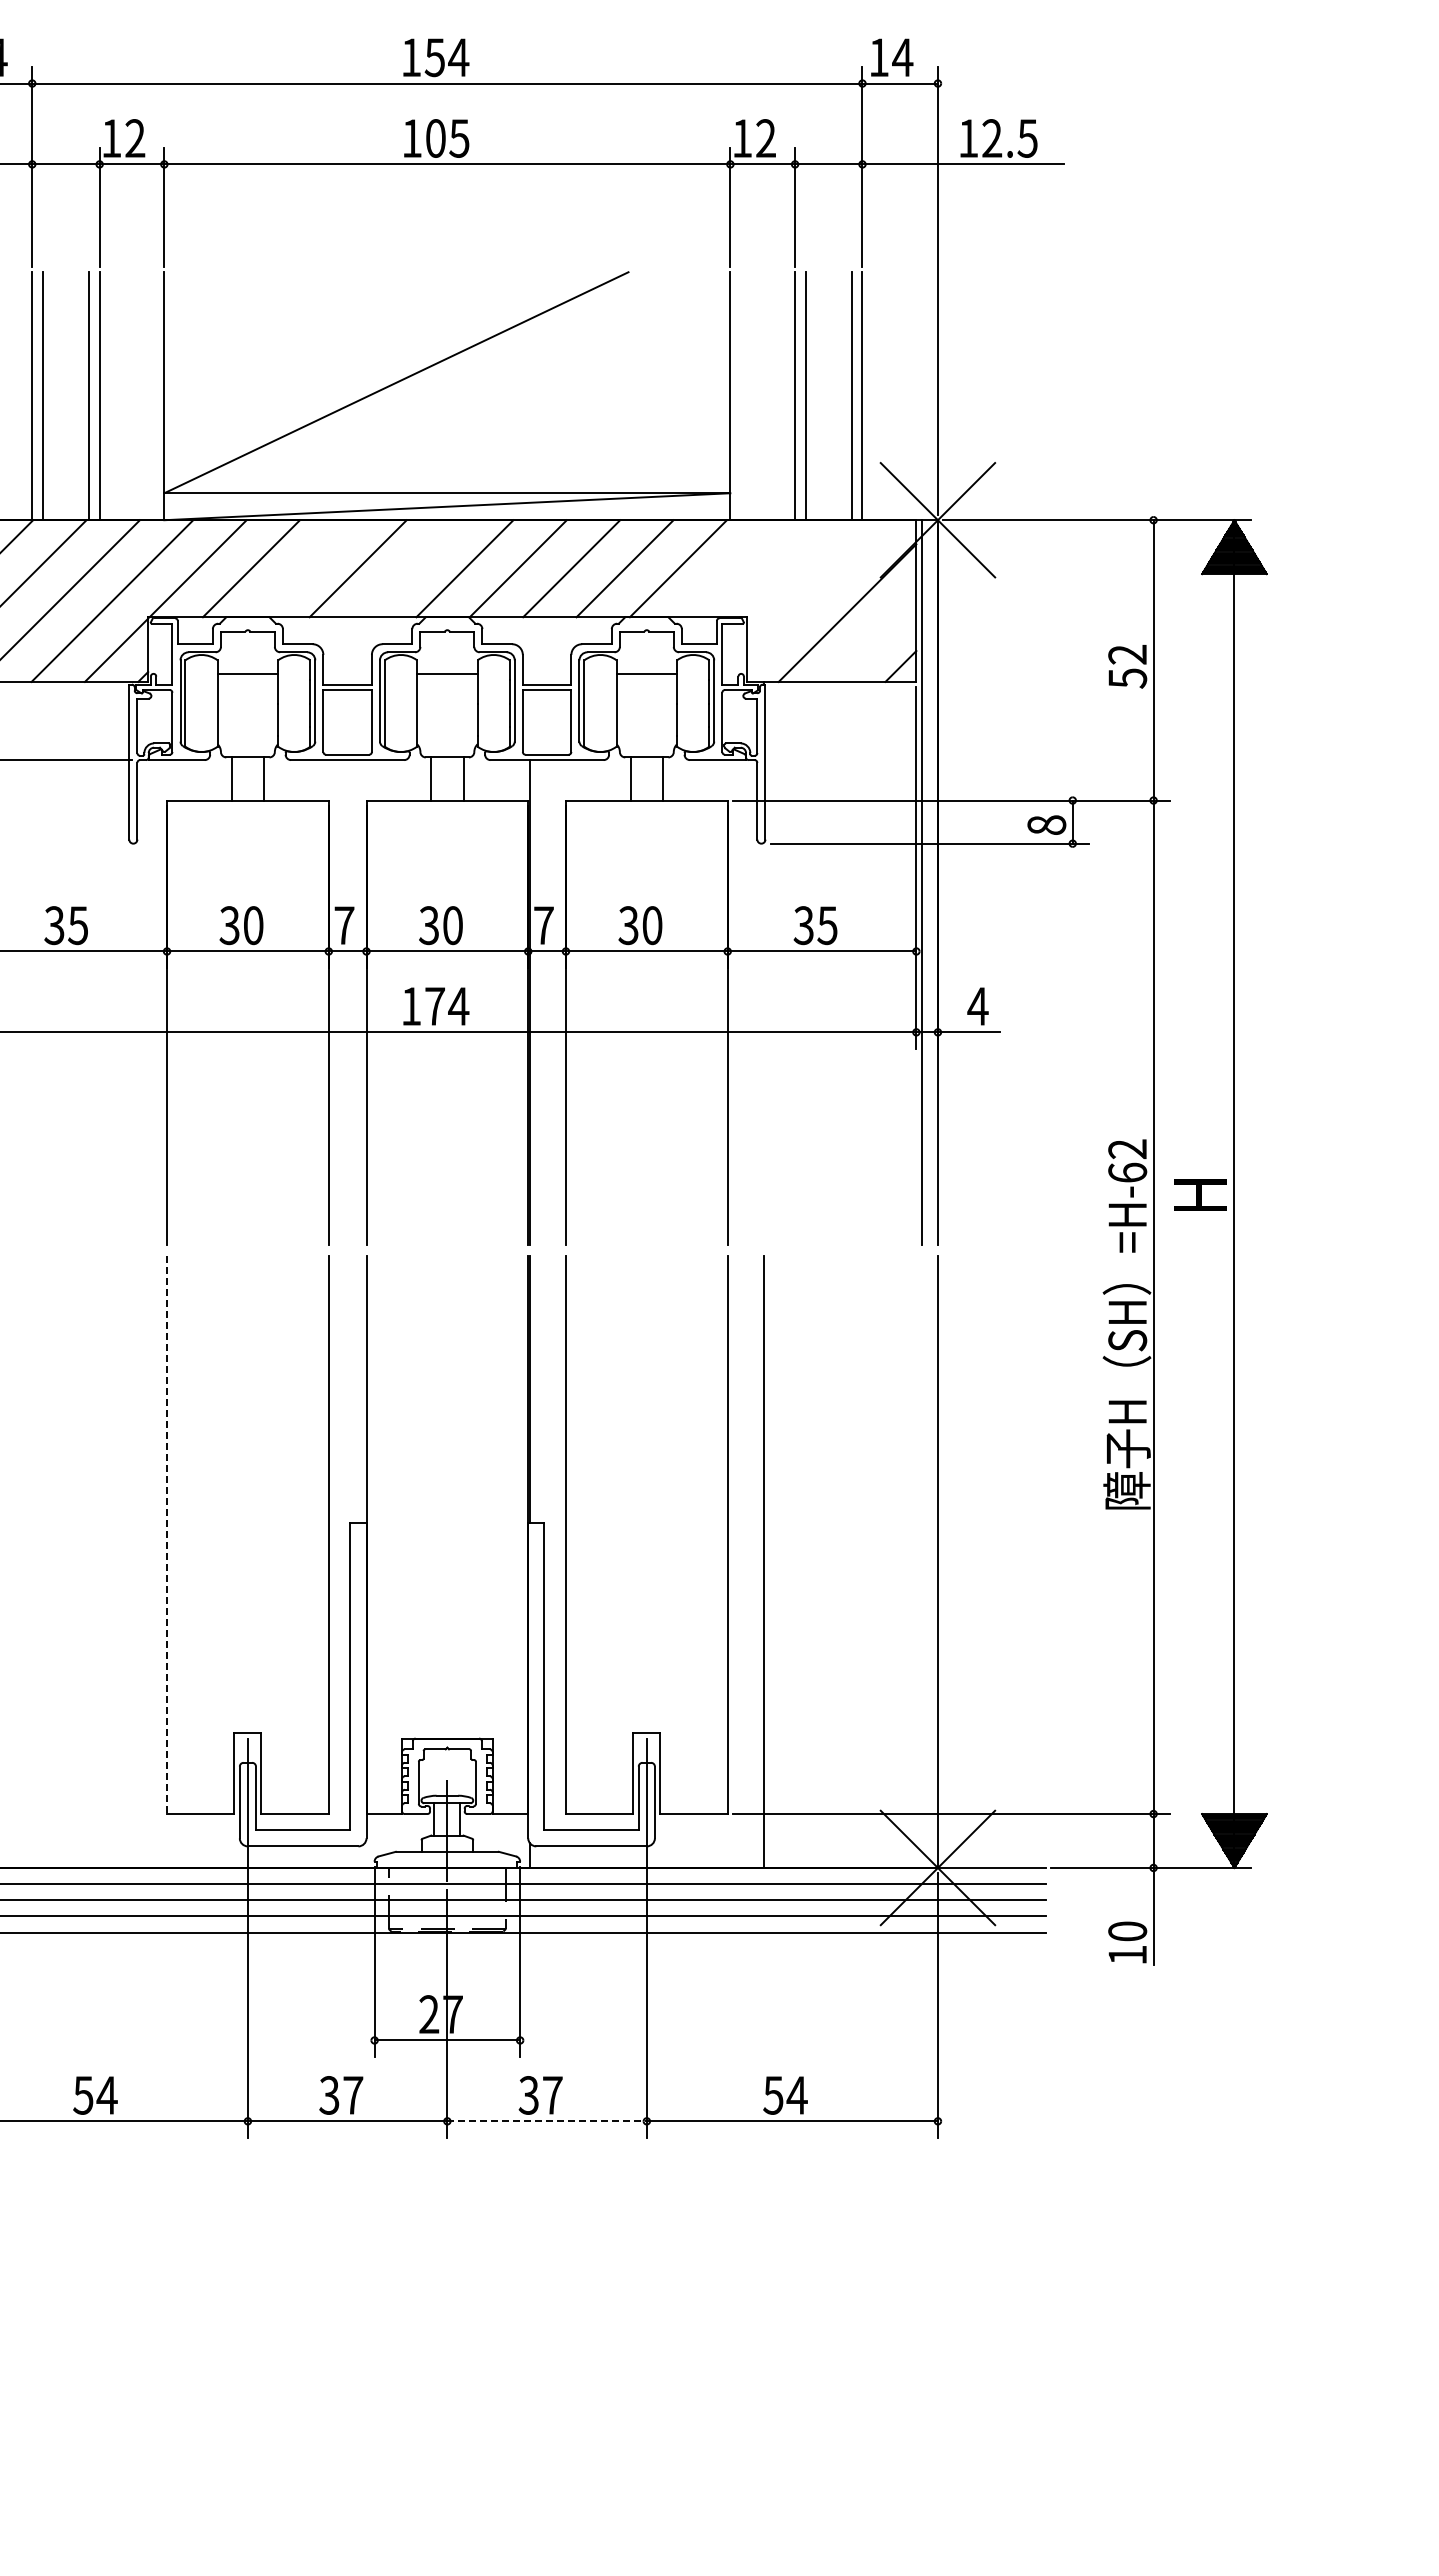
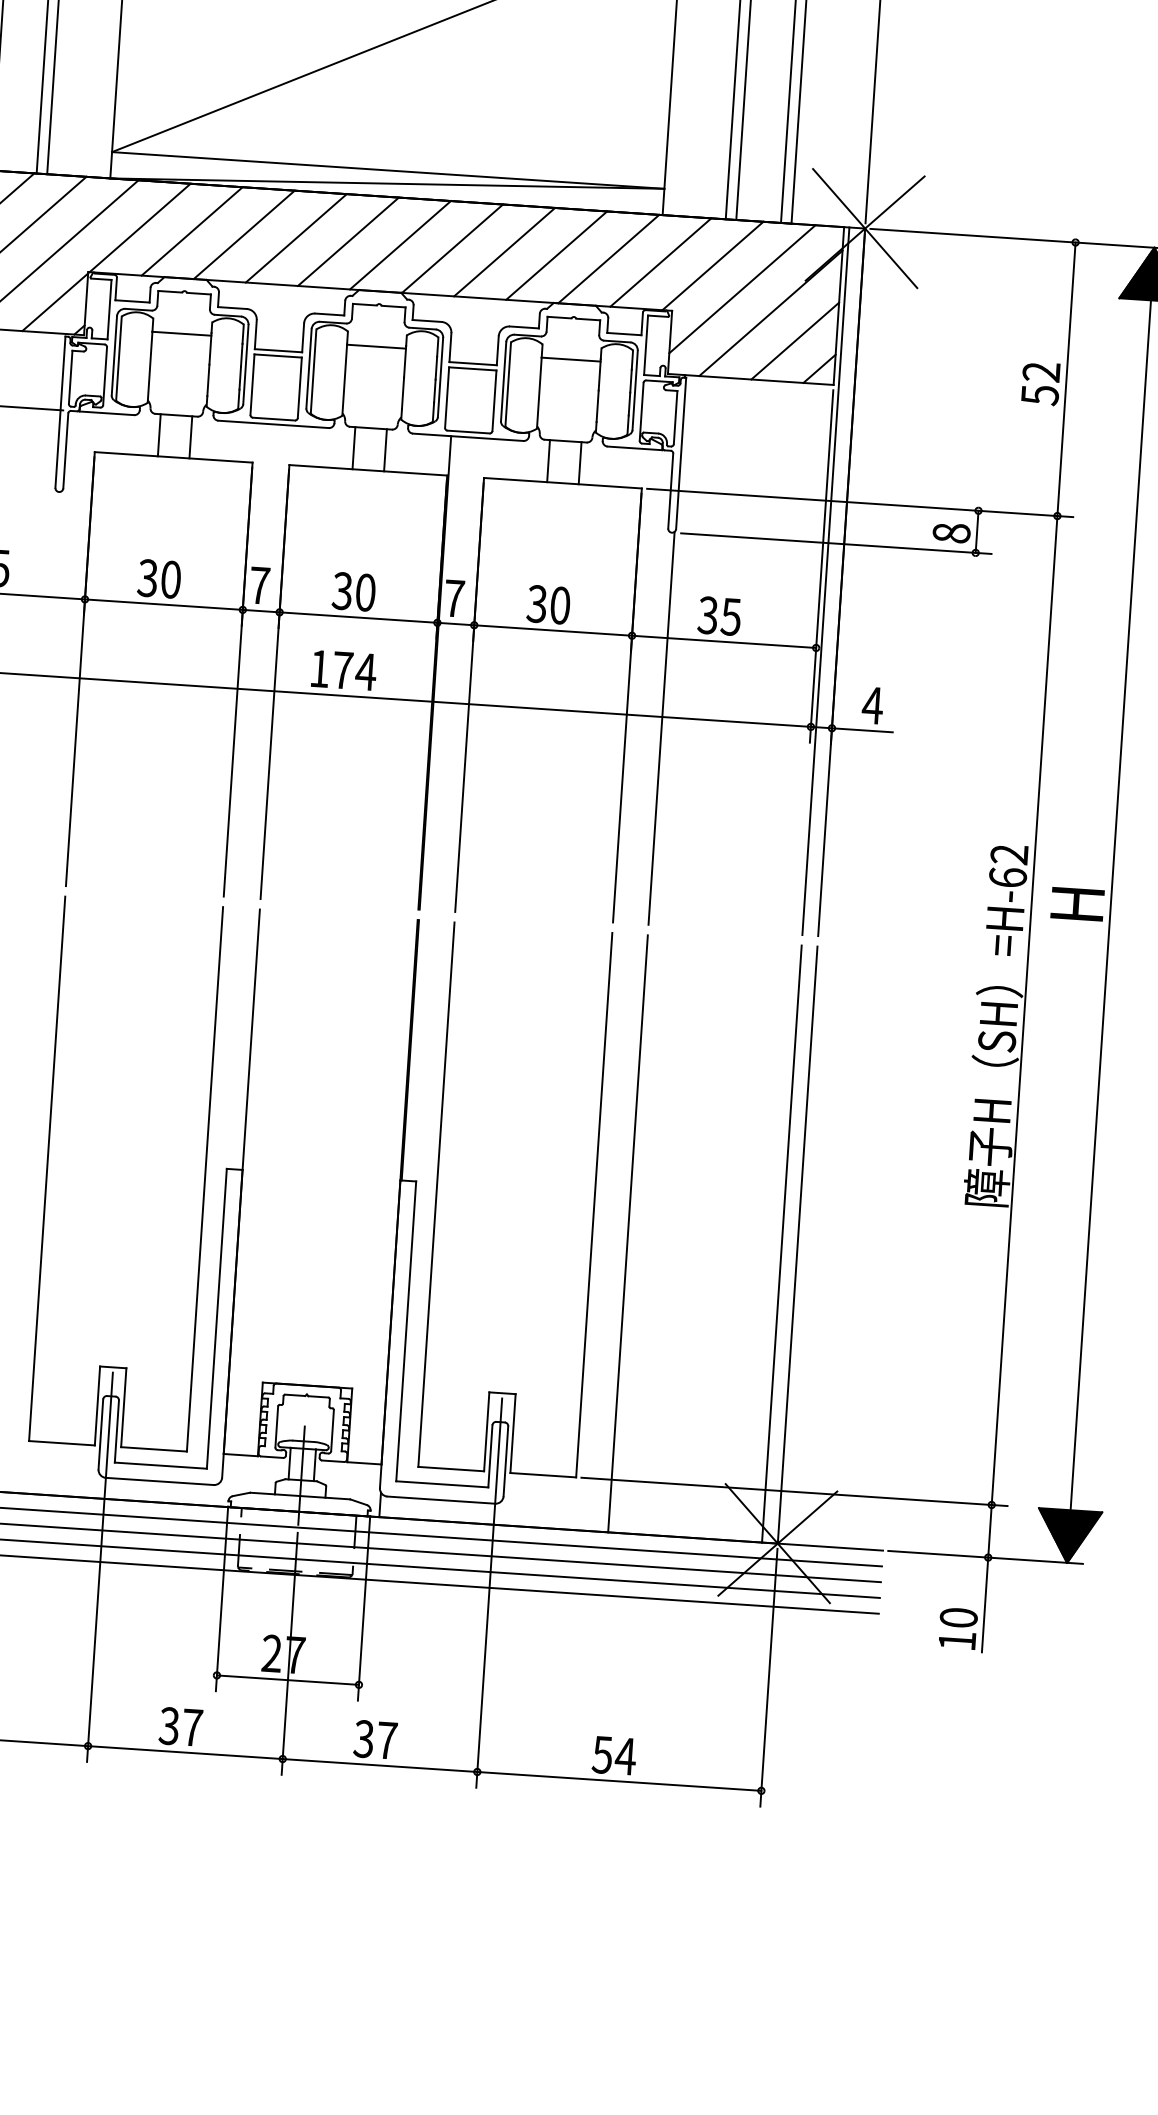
line: (304, 568) -> (243, 234), added
line: (411, 568) -> (348, 241), added
line: (731, 568) -> (660, 262), added
line: (784, 568) -> (712, 265), added
line: (816, 590) -> (742, 289), added
line: (874, 639) -> (795, 340), added
line: (764, 1043) -> (662, 727), added
line: (167, 1535) -> (47, 1169), dashed -> solid
line: (921, 1561) -> (781, 1243), added
line: (547, 2121) -> (380, 1765), dashed -> solid

